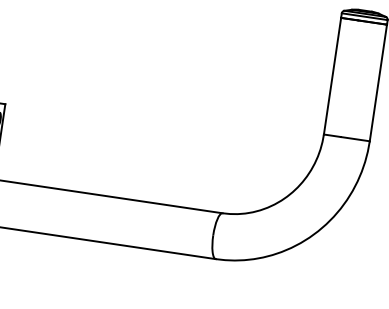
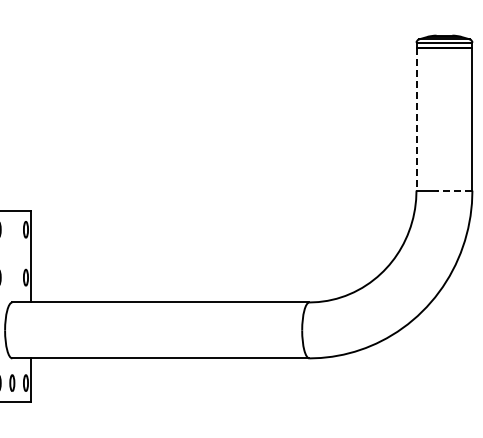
line: (332, 77) -> (416, 120), solid -> dashed
line: (355, 139) -> (454, 190), solid -> dashed

